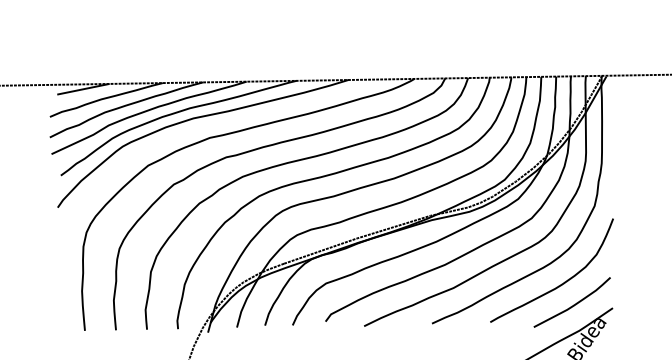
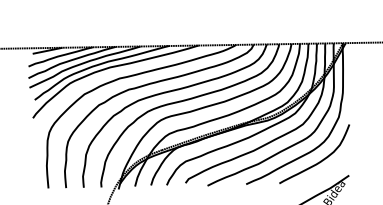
curve: (574, 302) -> (327, 172), removed

